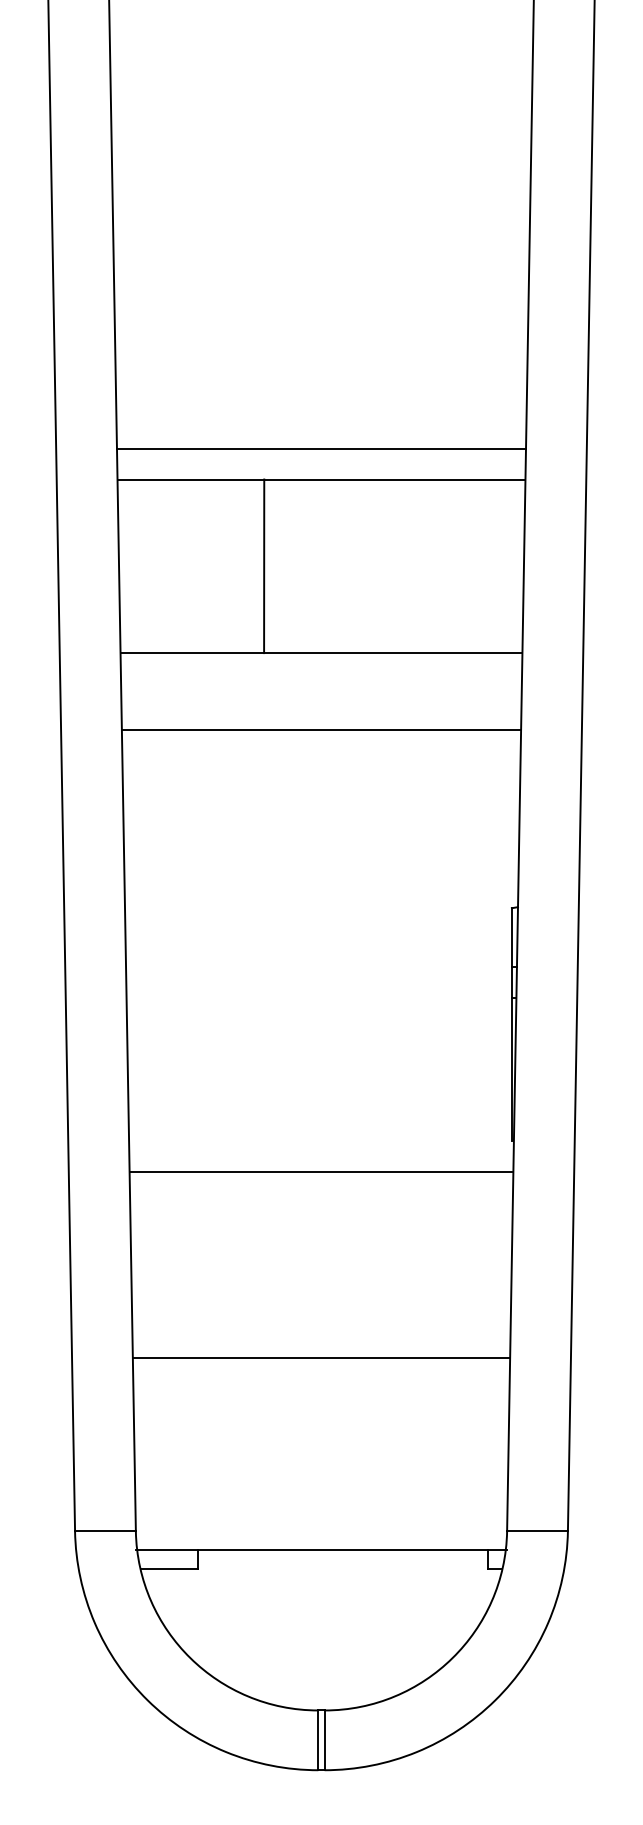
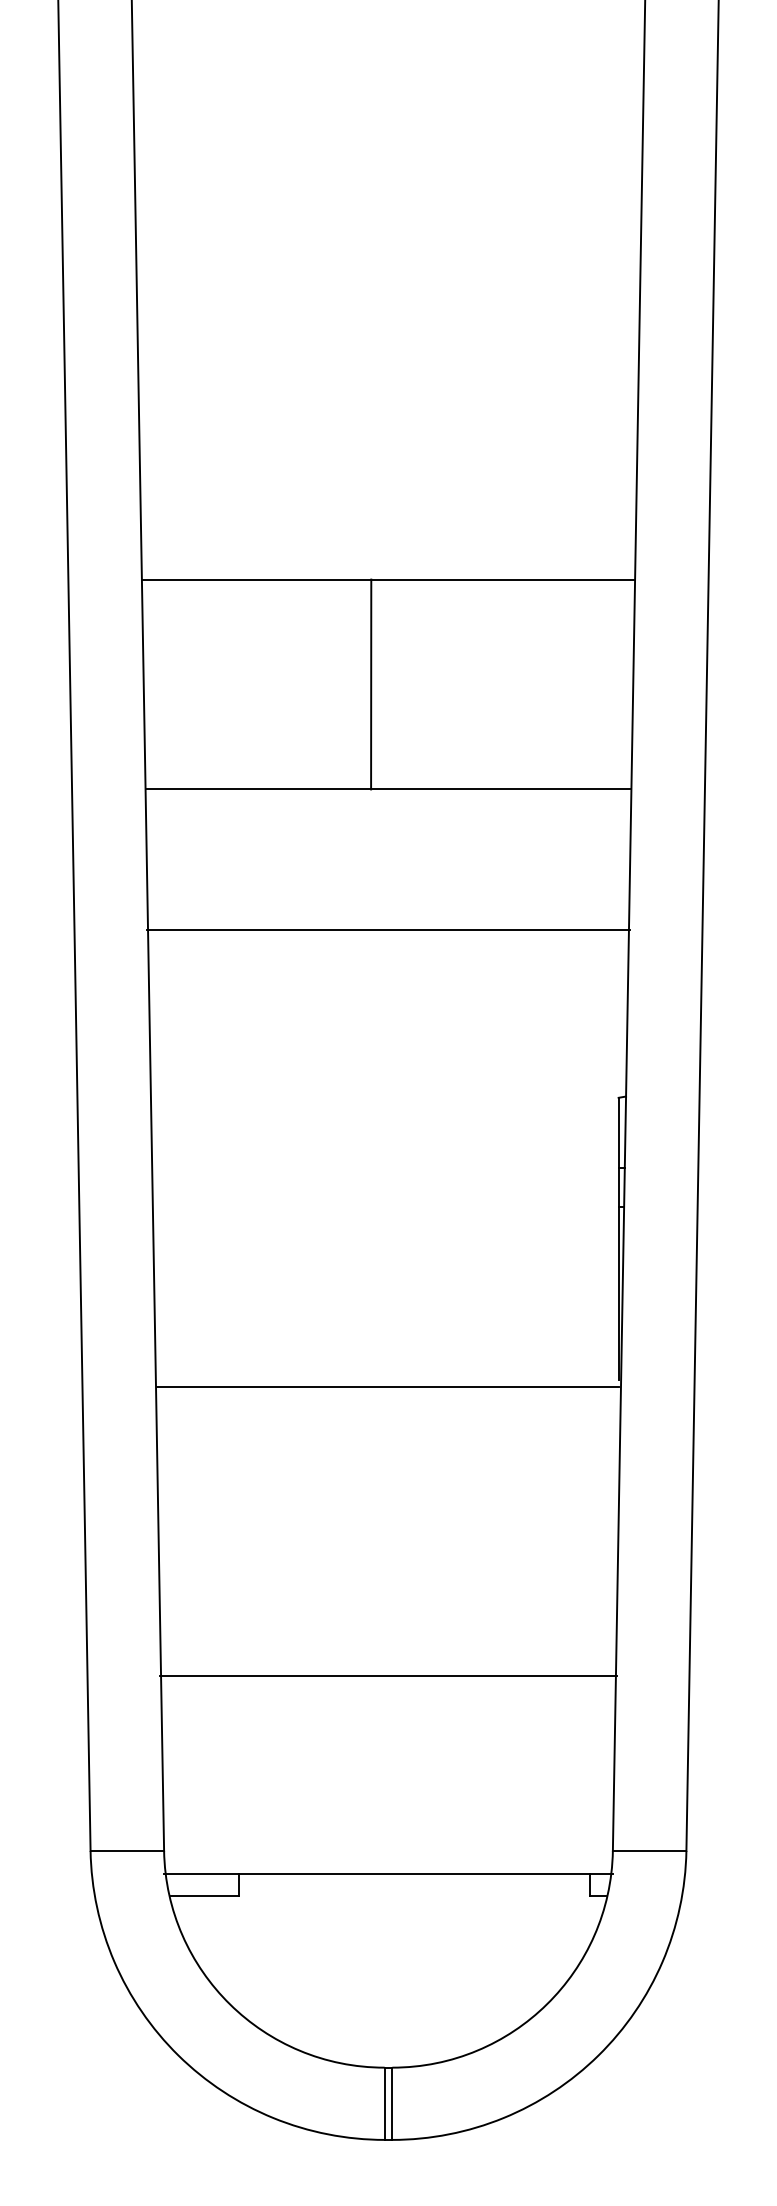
line: (321, 449) -> (388, 543), removed
line: (264, 566) -> (371, 684), moved
line: (321, 730) -> (388, 930), moved
line: (320, 1172) -> (387, 1387), moved
line: (321, 1357) -> (388, 1676), moved

